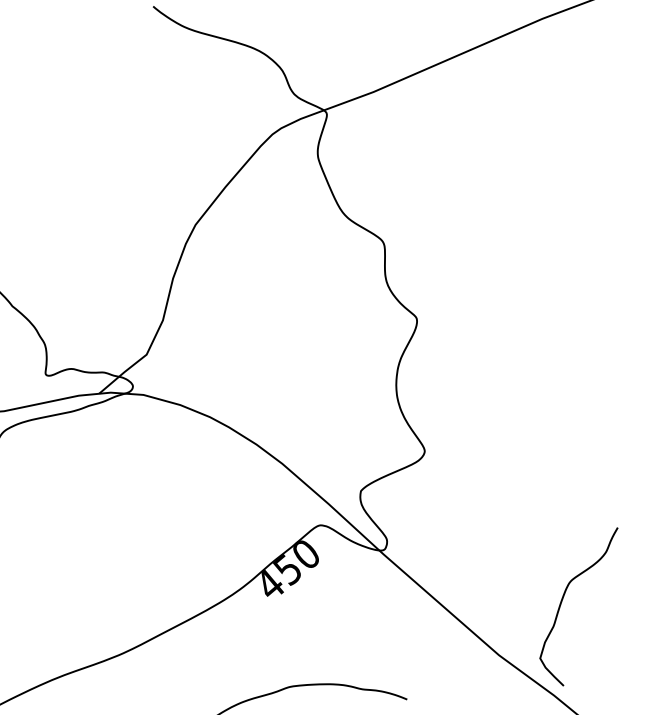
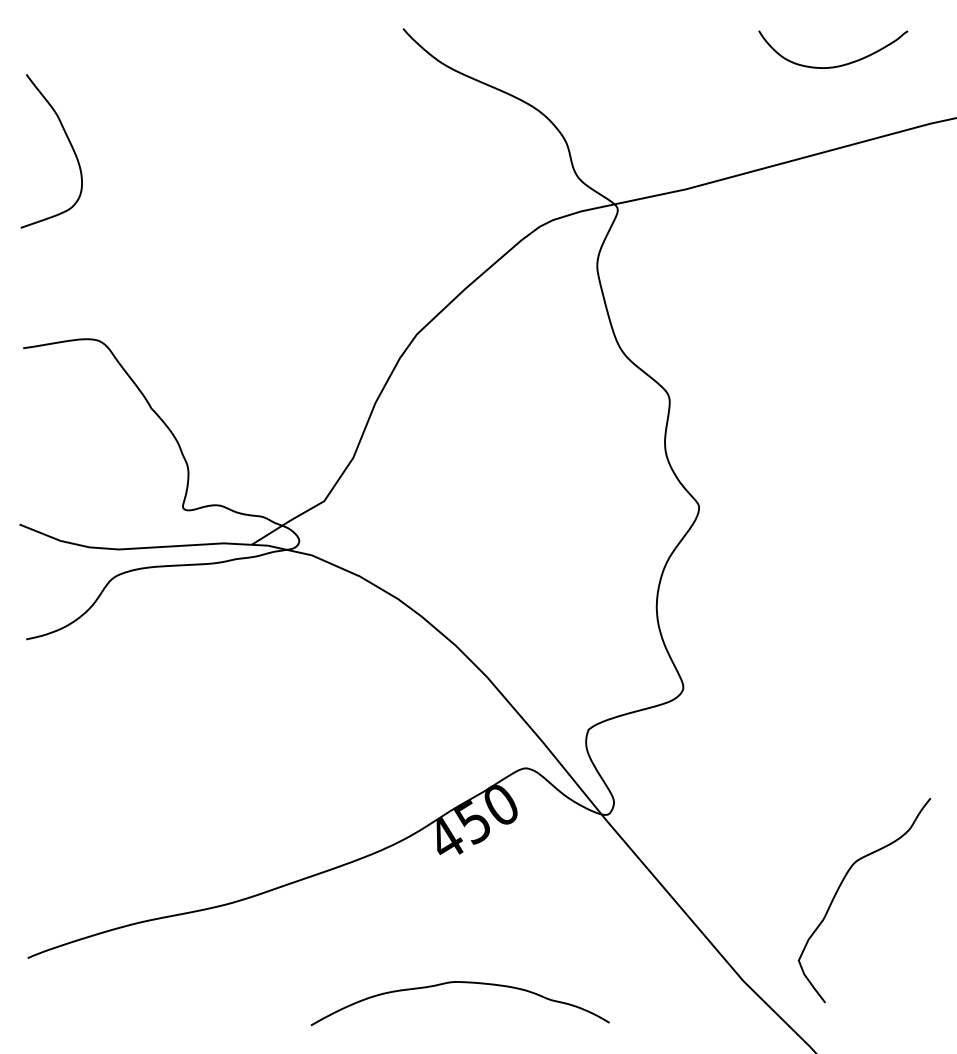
curve: (562, 601) -> (840, 887), moved

